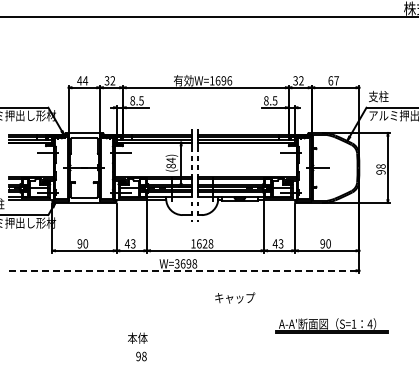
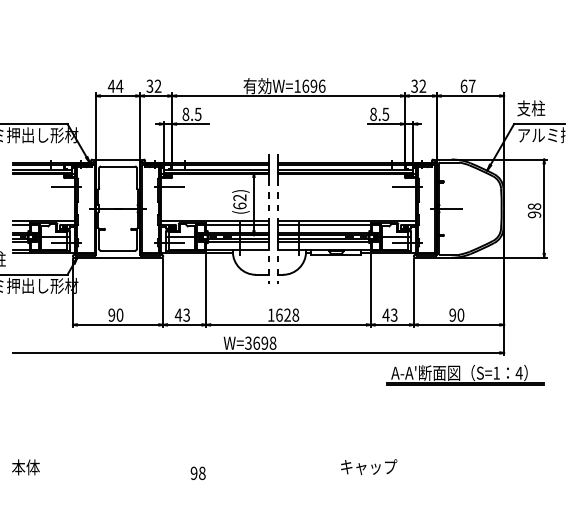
text: (170, 162) -> (238, 200), (84) -> (62)
line: (182, 270) -> (255, 352), dashed -> solid
text: (235, 297) -> (369, 466), moved
part: (331, 325) -> (465, 375), moved
text: (137, 337) -> (25, 466), moved

